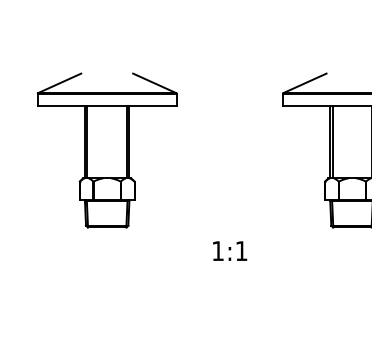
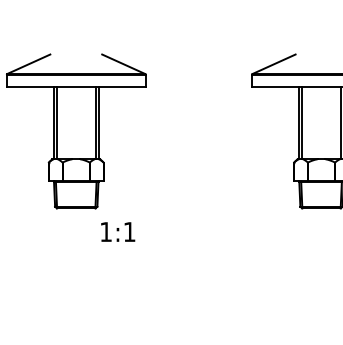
text: (230, 250) -> (118, 231), moved

